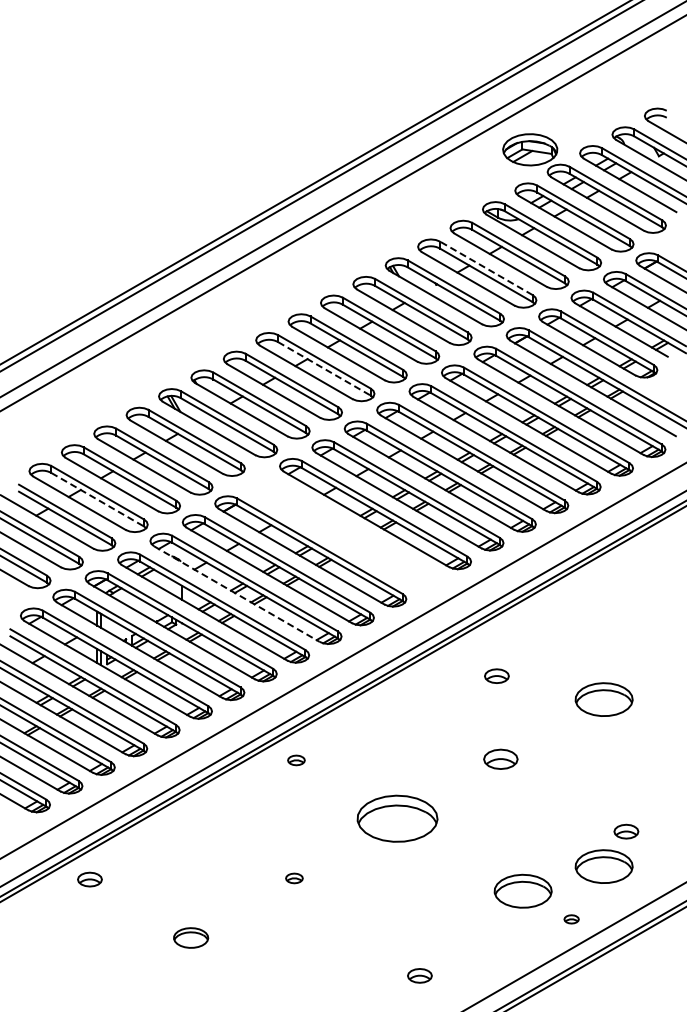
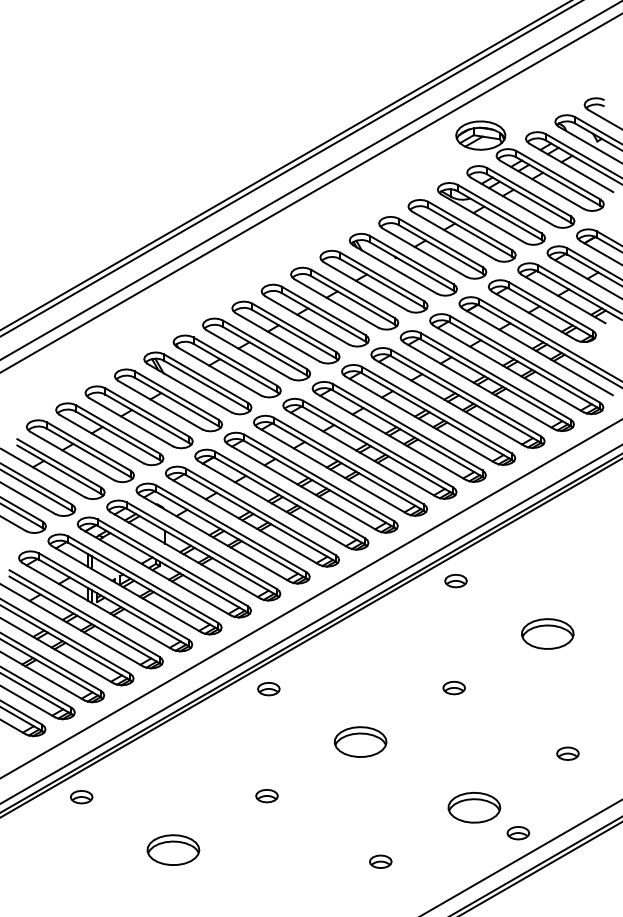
line: (485, 268) -> (440, 243), dashed -> solid
line: (324, 369) -> (294, 334), dashed -> solid
line: (98, 499) -> (89, 452), dashed -> solid
part: (342, 532) -> (310, 482), added
line: (236, 594) -> (214, 538), dashed -> solid
part: (496, 675) -> (455, 580), moved
part: (500, 758) -> (453, 687), size x0.71
part: (296, 760) -> (268, 689), size x1.43
part: (397, 818) -> (360, 741), size x0.71
part: (603, 866) -> (547, 785), removed
part: (294, 878) -> (267, 796), size x1.43
part: (571, 919) -> (518, 833), size x1.67
part: (190, 937) -> (172, 849), size x1.67
part: (419, 975) -> (380, 861), moved

